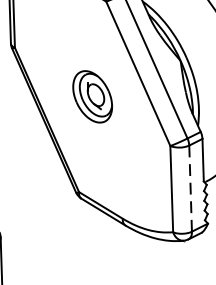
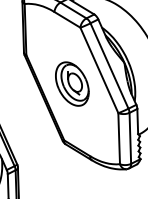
part: (92, 95) -> (72, 83), size x1.43
line: (190, 188) -> (130, 138), dashed -> solid

